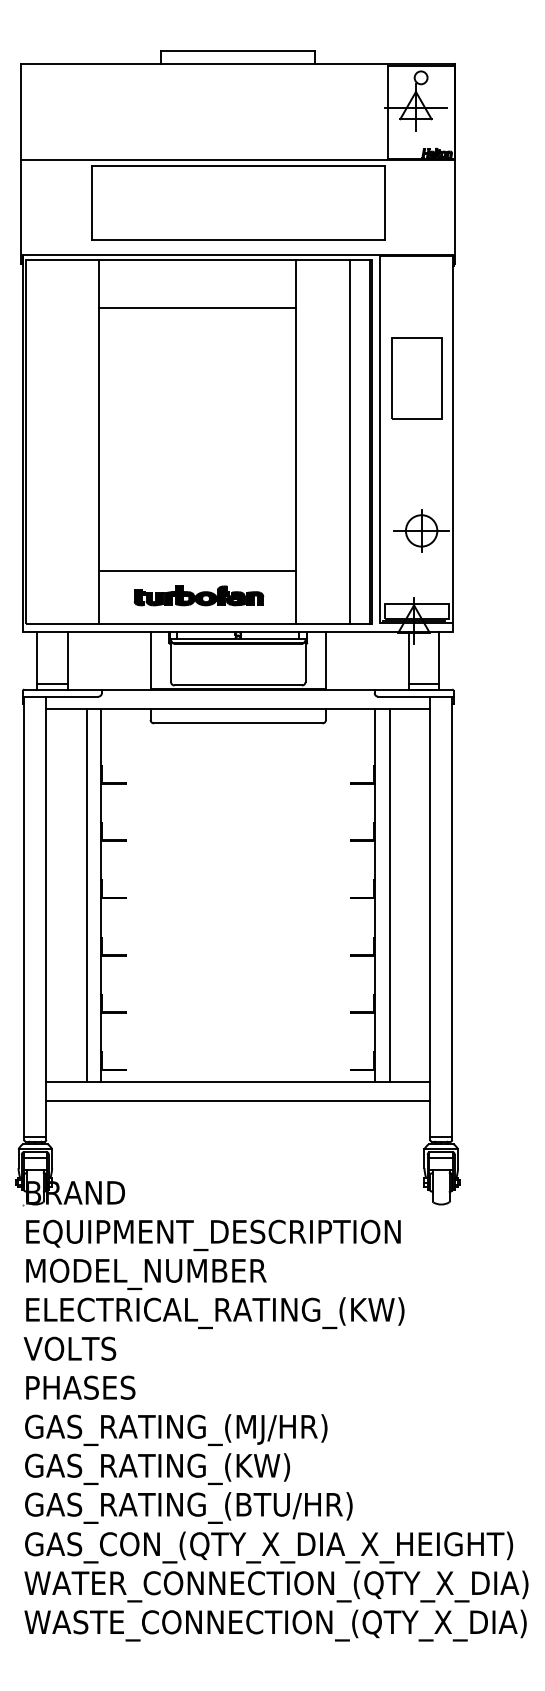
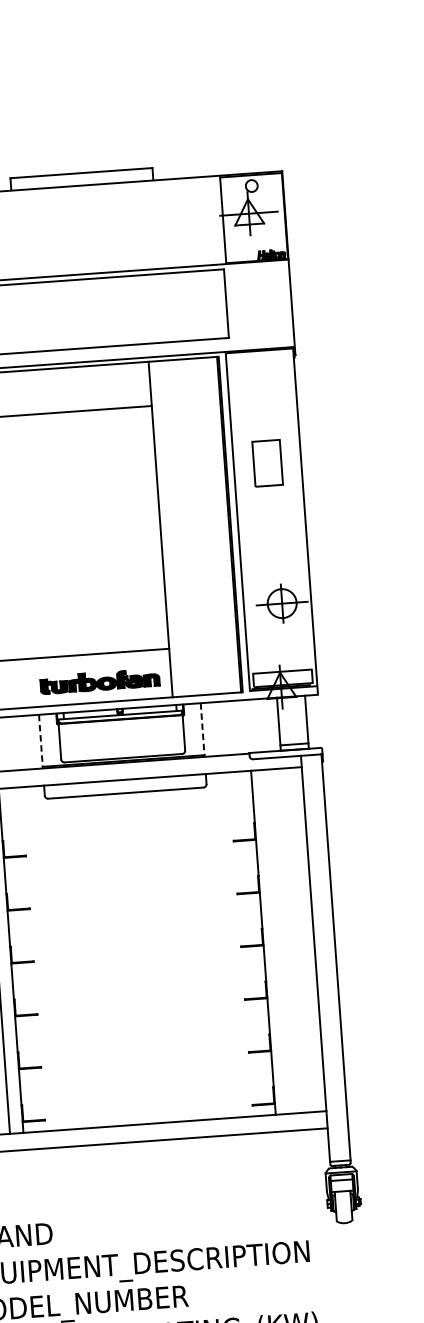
part: (416, 378) -> (267, 463), size x0.6
line: (350, 441) -> (210, 525), removed
part: (198, 595) -> (99, 681), moved
line: (150, 661) -> (40, 741), solid -> dashed
line: (326, 661) -> (203, 730), solid -> dashed
line: (389, 895) -> (276, 941), removed

